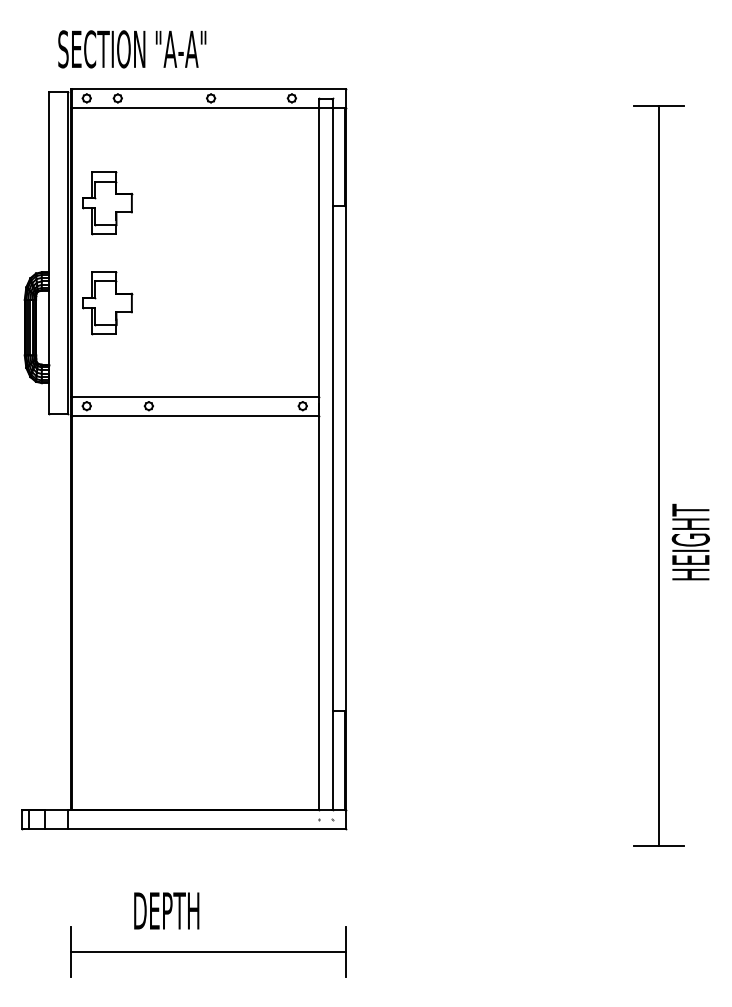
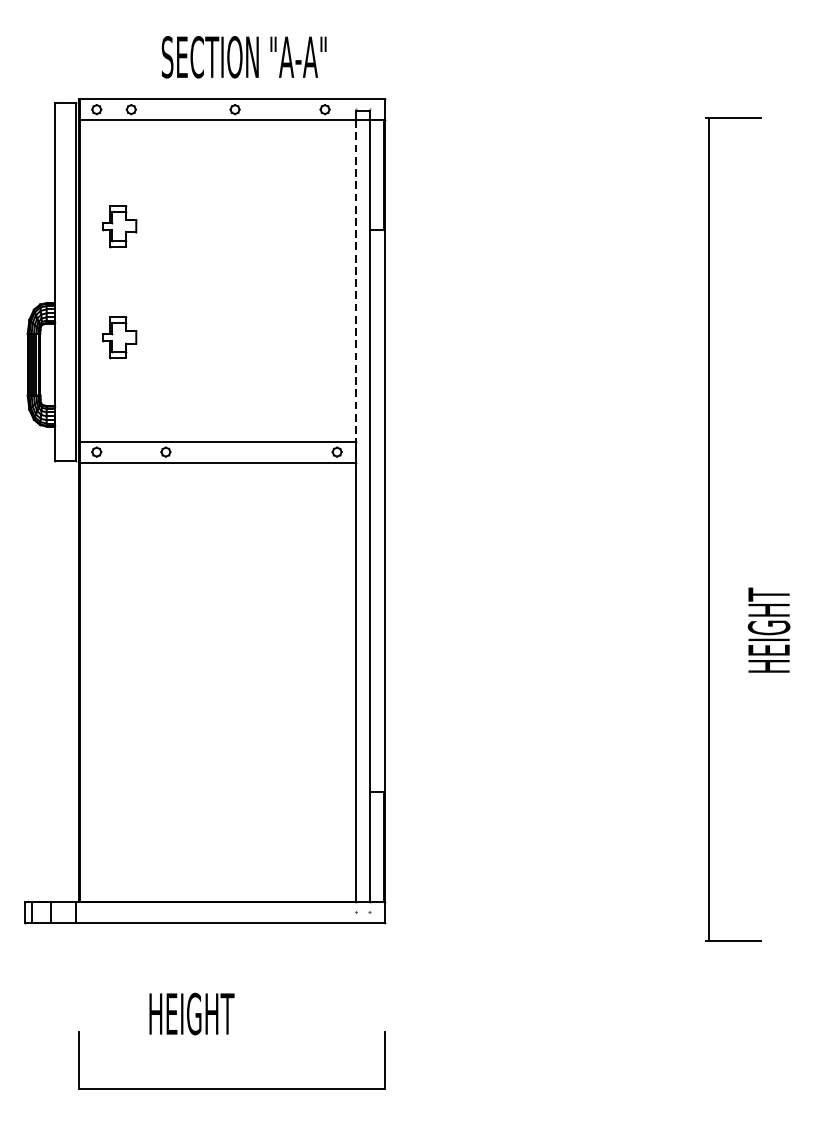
text: (132, 49) -> (244, 57), moved
part: (107, 203) -> (119, 226), size x0.6
line: (319, 252) -> (355, 281), solid -> dashed
part: (107, 303) -> (119, 337), size x0.6
line: (659, 475) -> (709, 529), moved
text: (690, 541) -> (768, 629), moved
text: (173, 910) -> (193, 1013), DEPTH -> HEIGHT
line: (208, 952) -> (232, 1089), moved

